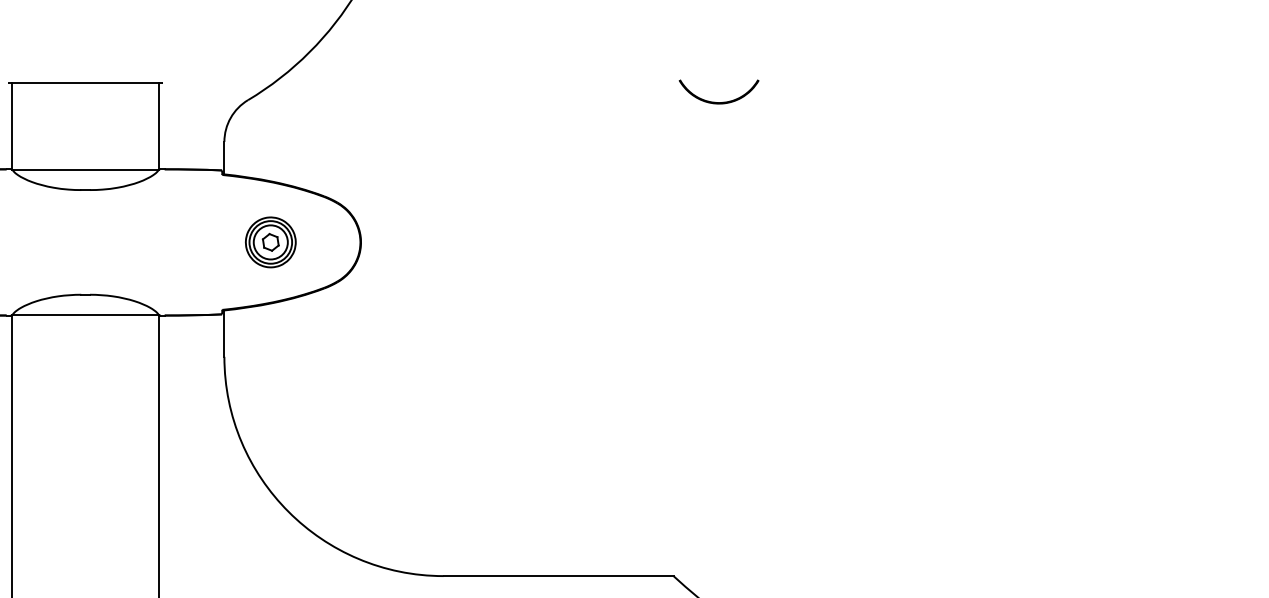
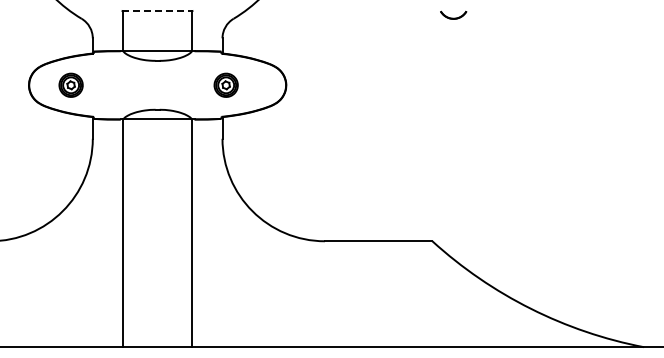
line: (85, 82) -> (157, 10), solid -> dashed
part: (718, 93) -> (453, 15), size x0.7
part: (269, 240) -> (225, 84), moved

